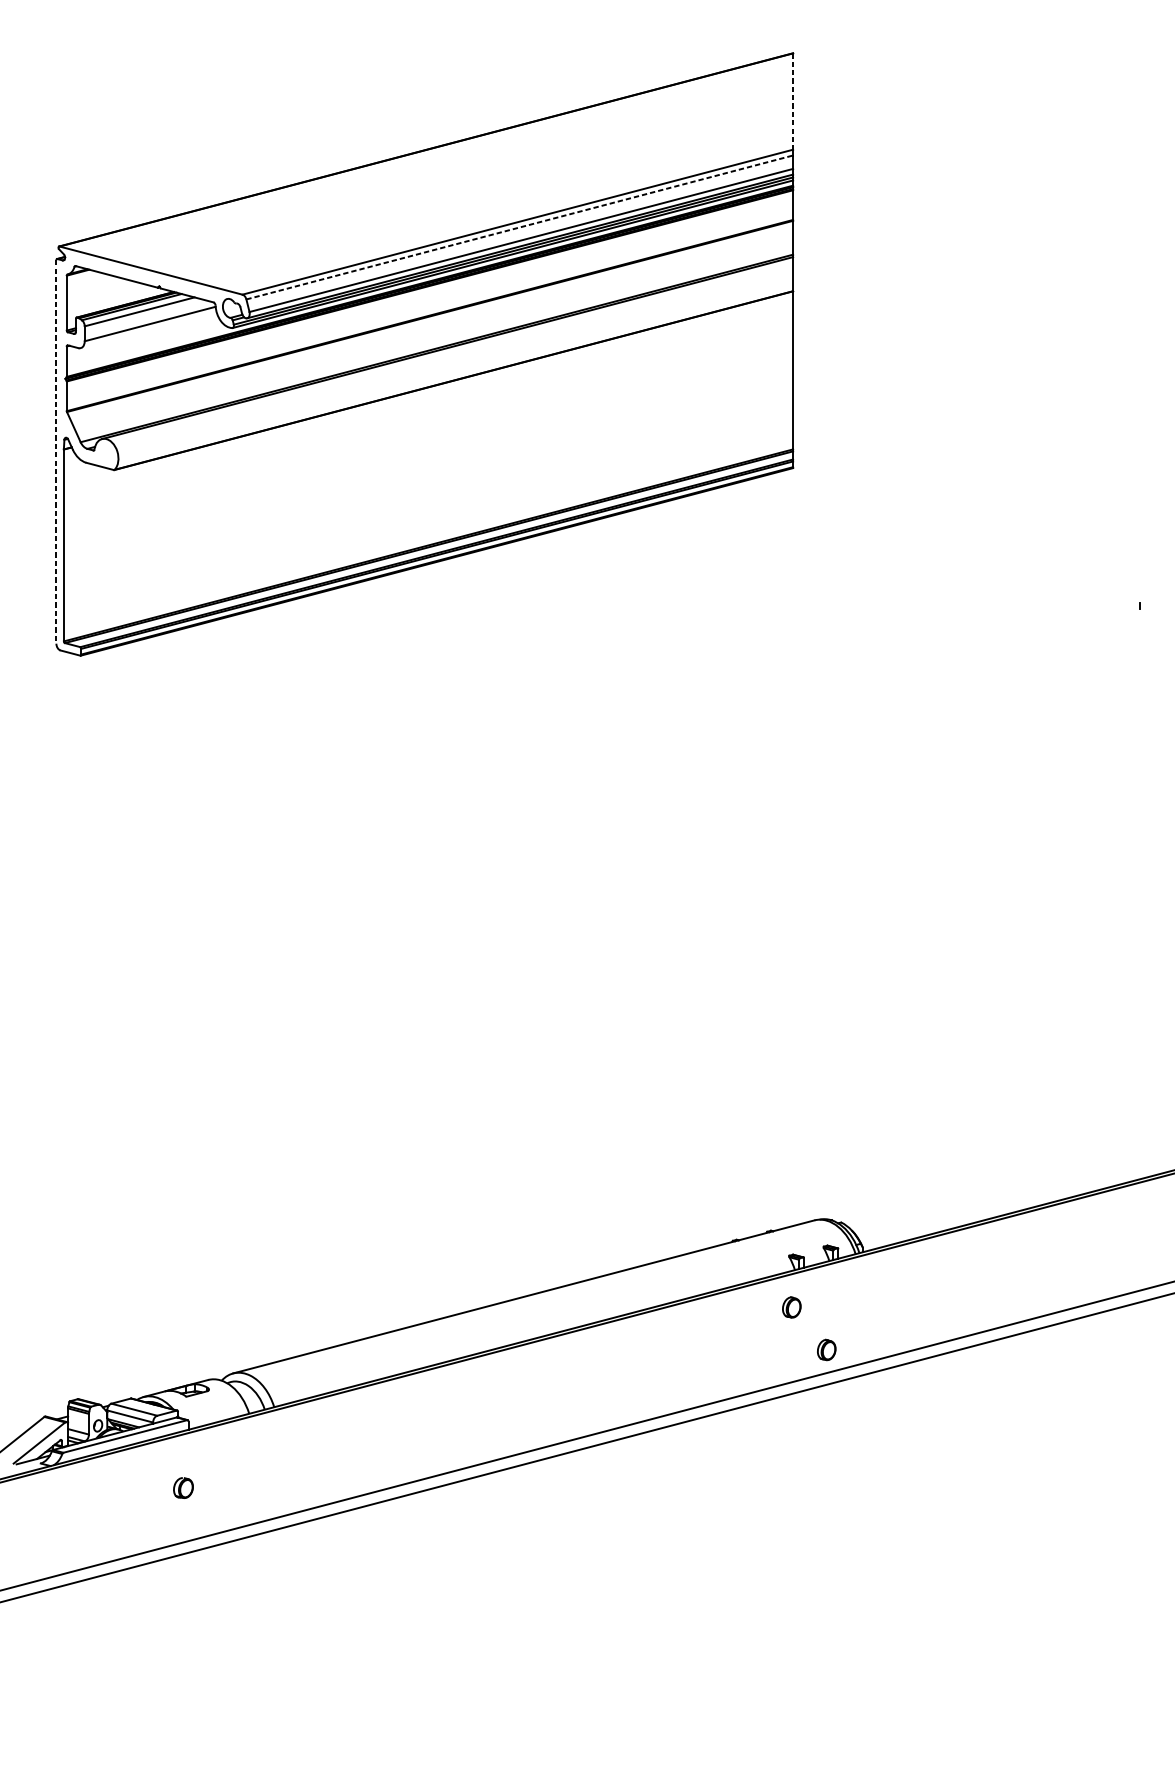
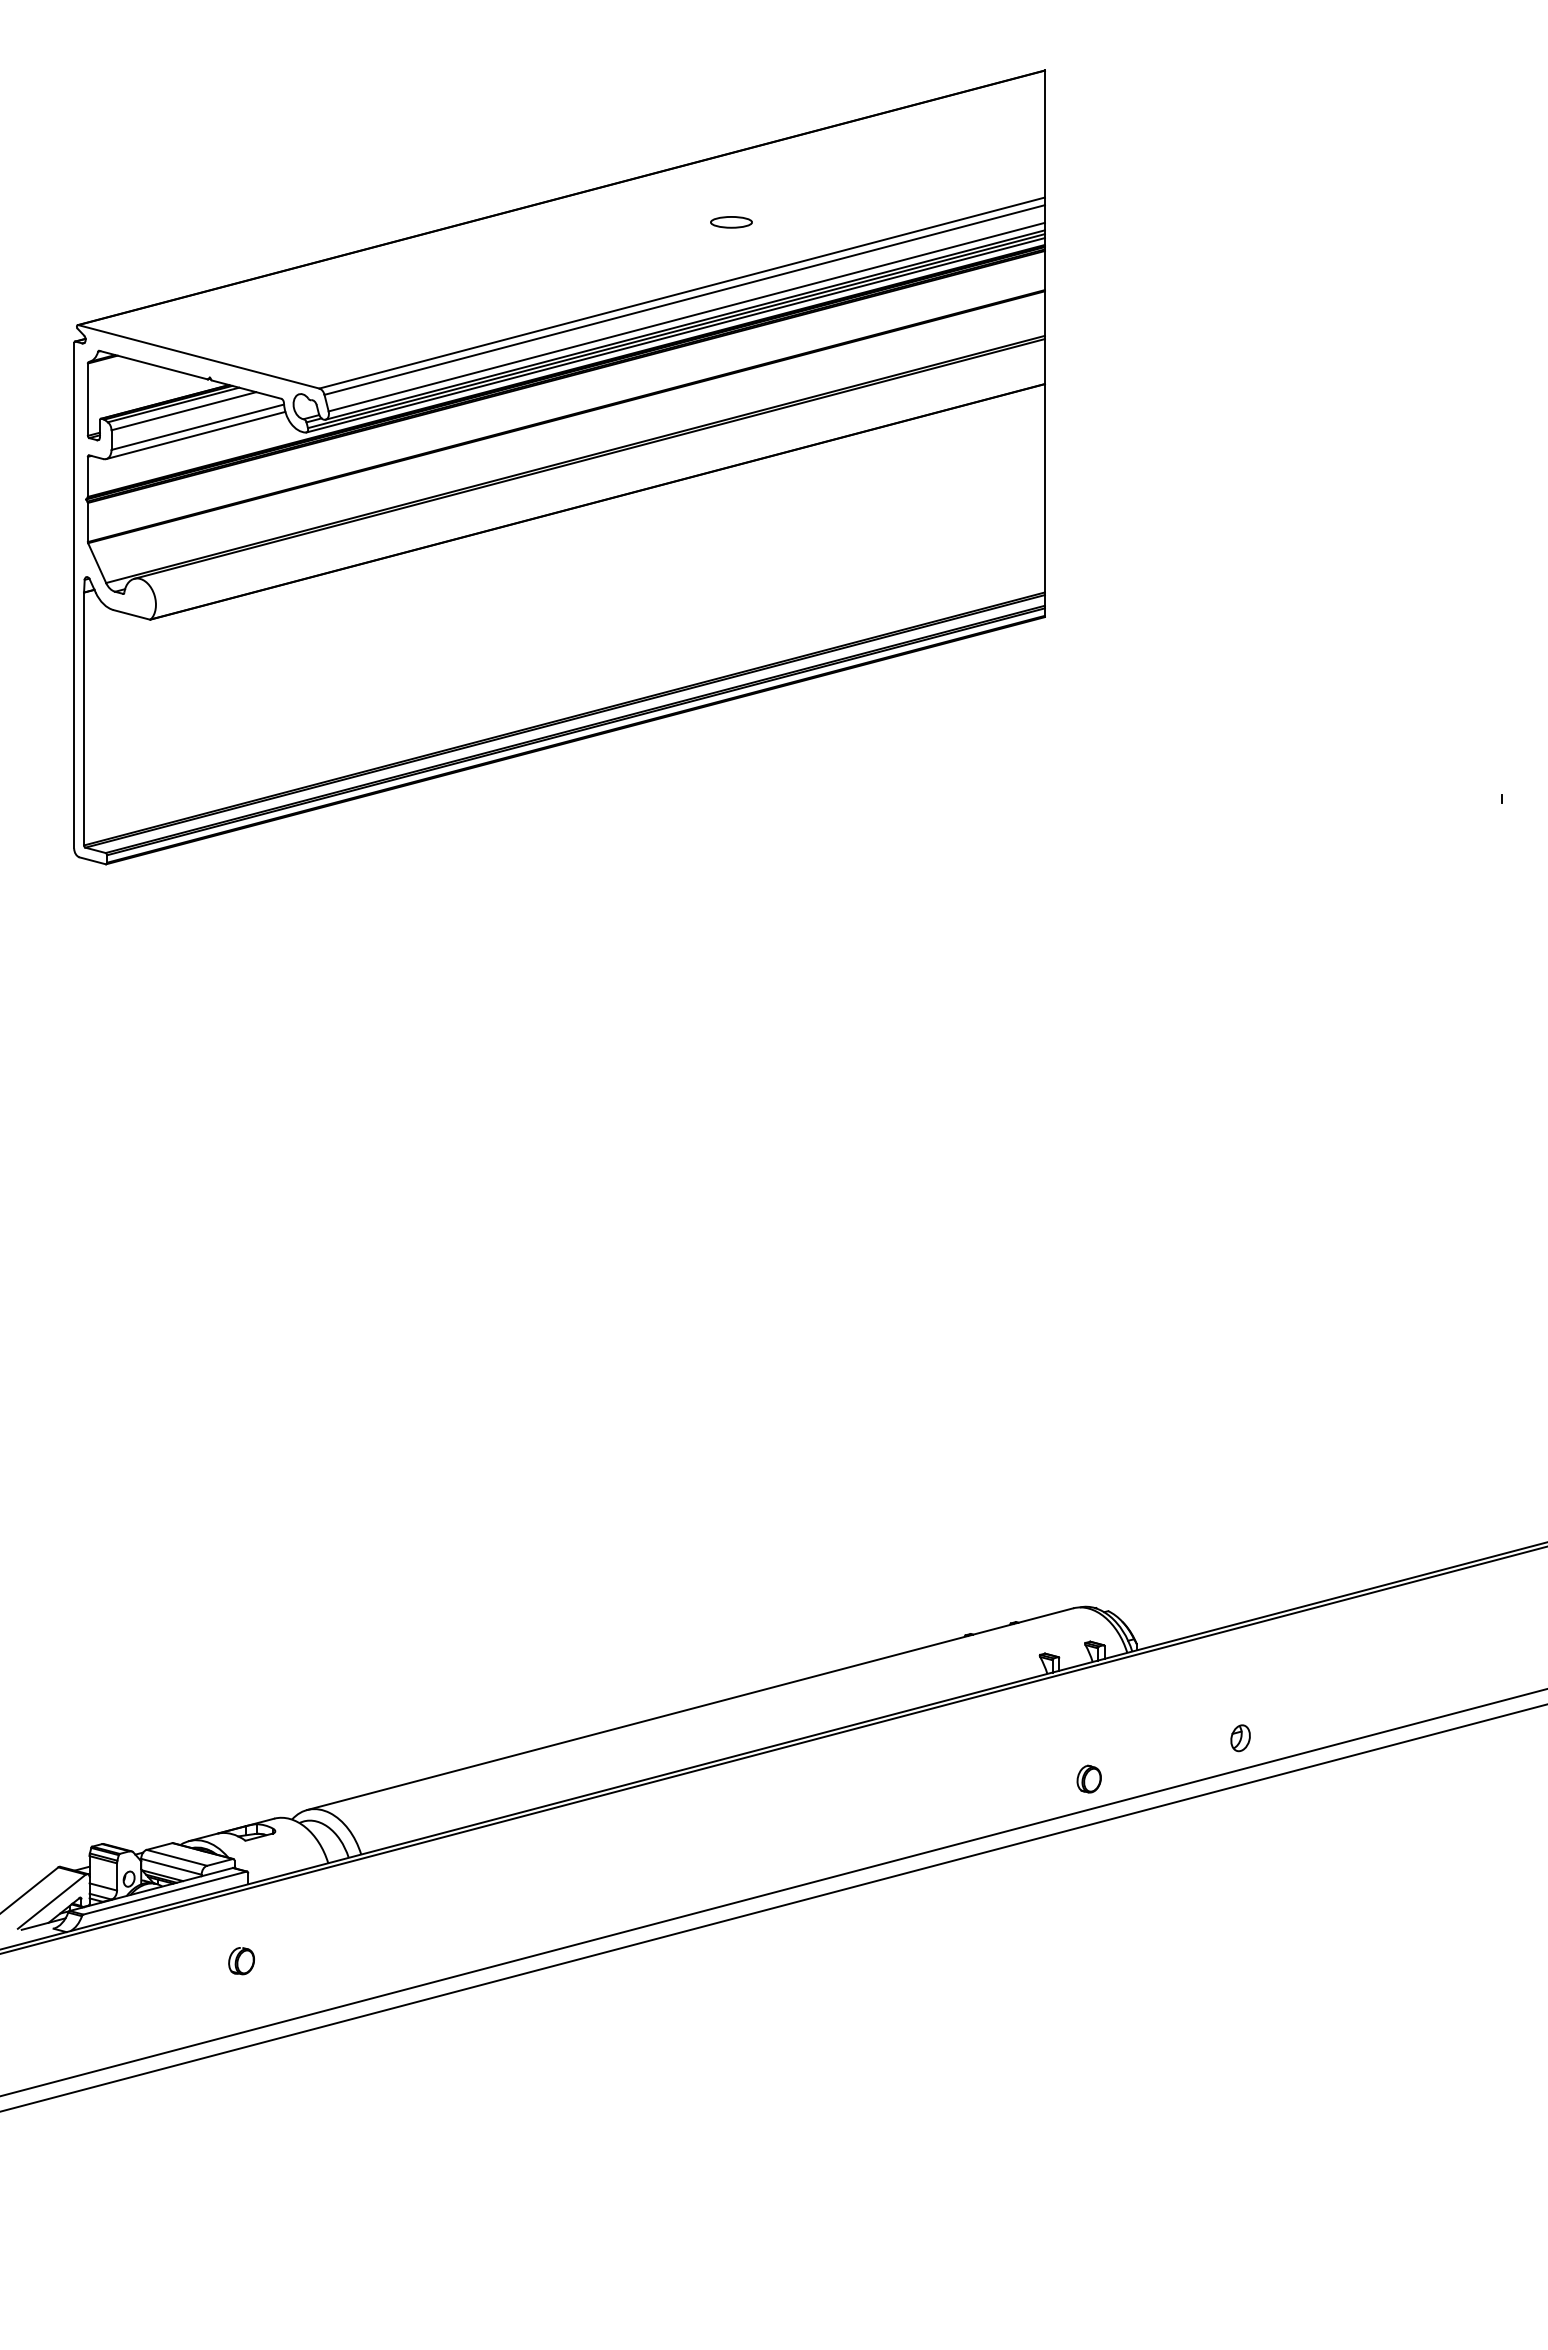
line: (792, 101) -> (1044, 134), dashed -> solid
part: (555, 168) -> (731, 222), added
line: (520, 227) -> (685, 299), dashed -> solid
line: (148, 330) -> (195, 435), added
line: (56, 451) -> (74, 595), dashed -> solid
part: (791, 1306) -> (1042, 1722), removed
part: (941, 1319) -> (1240, 1738), added

